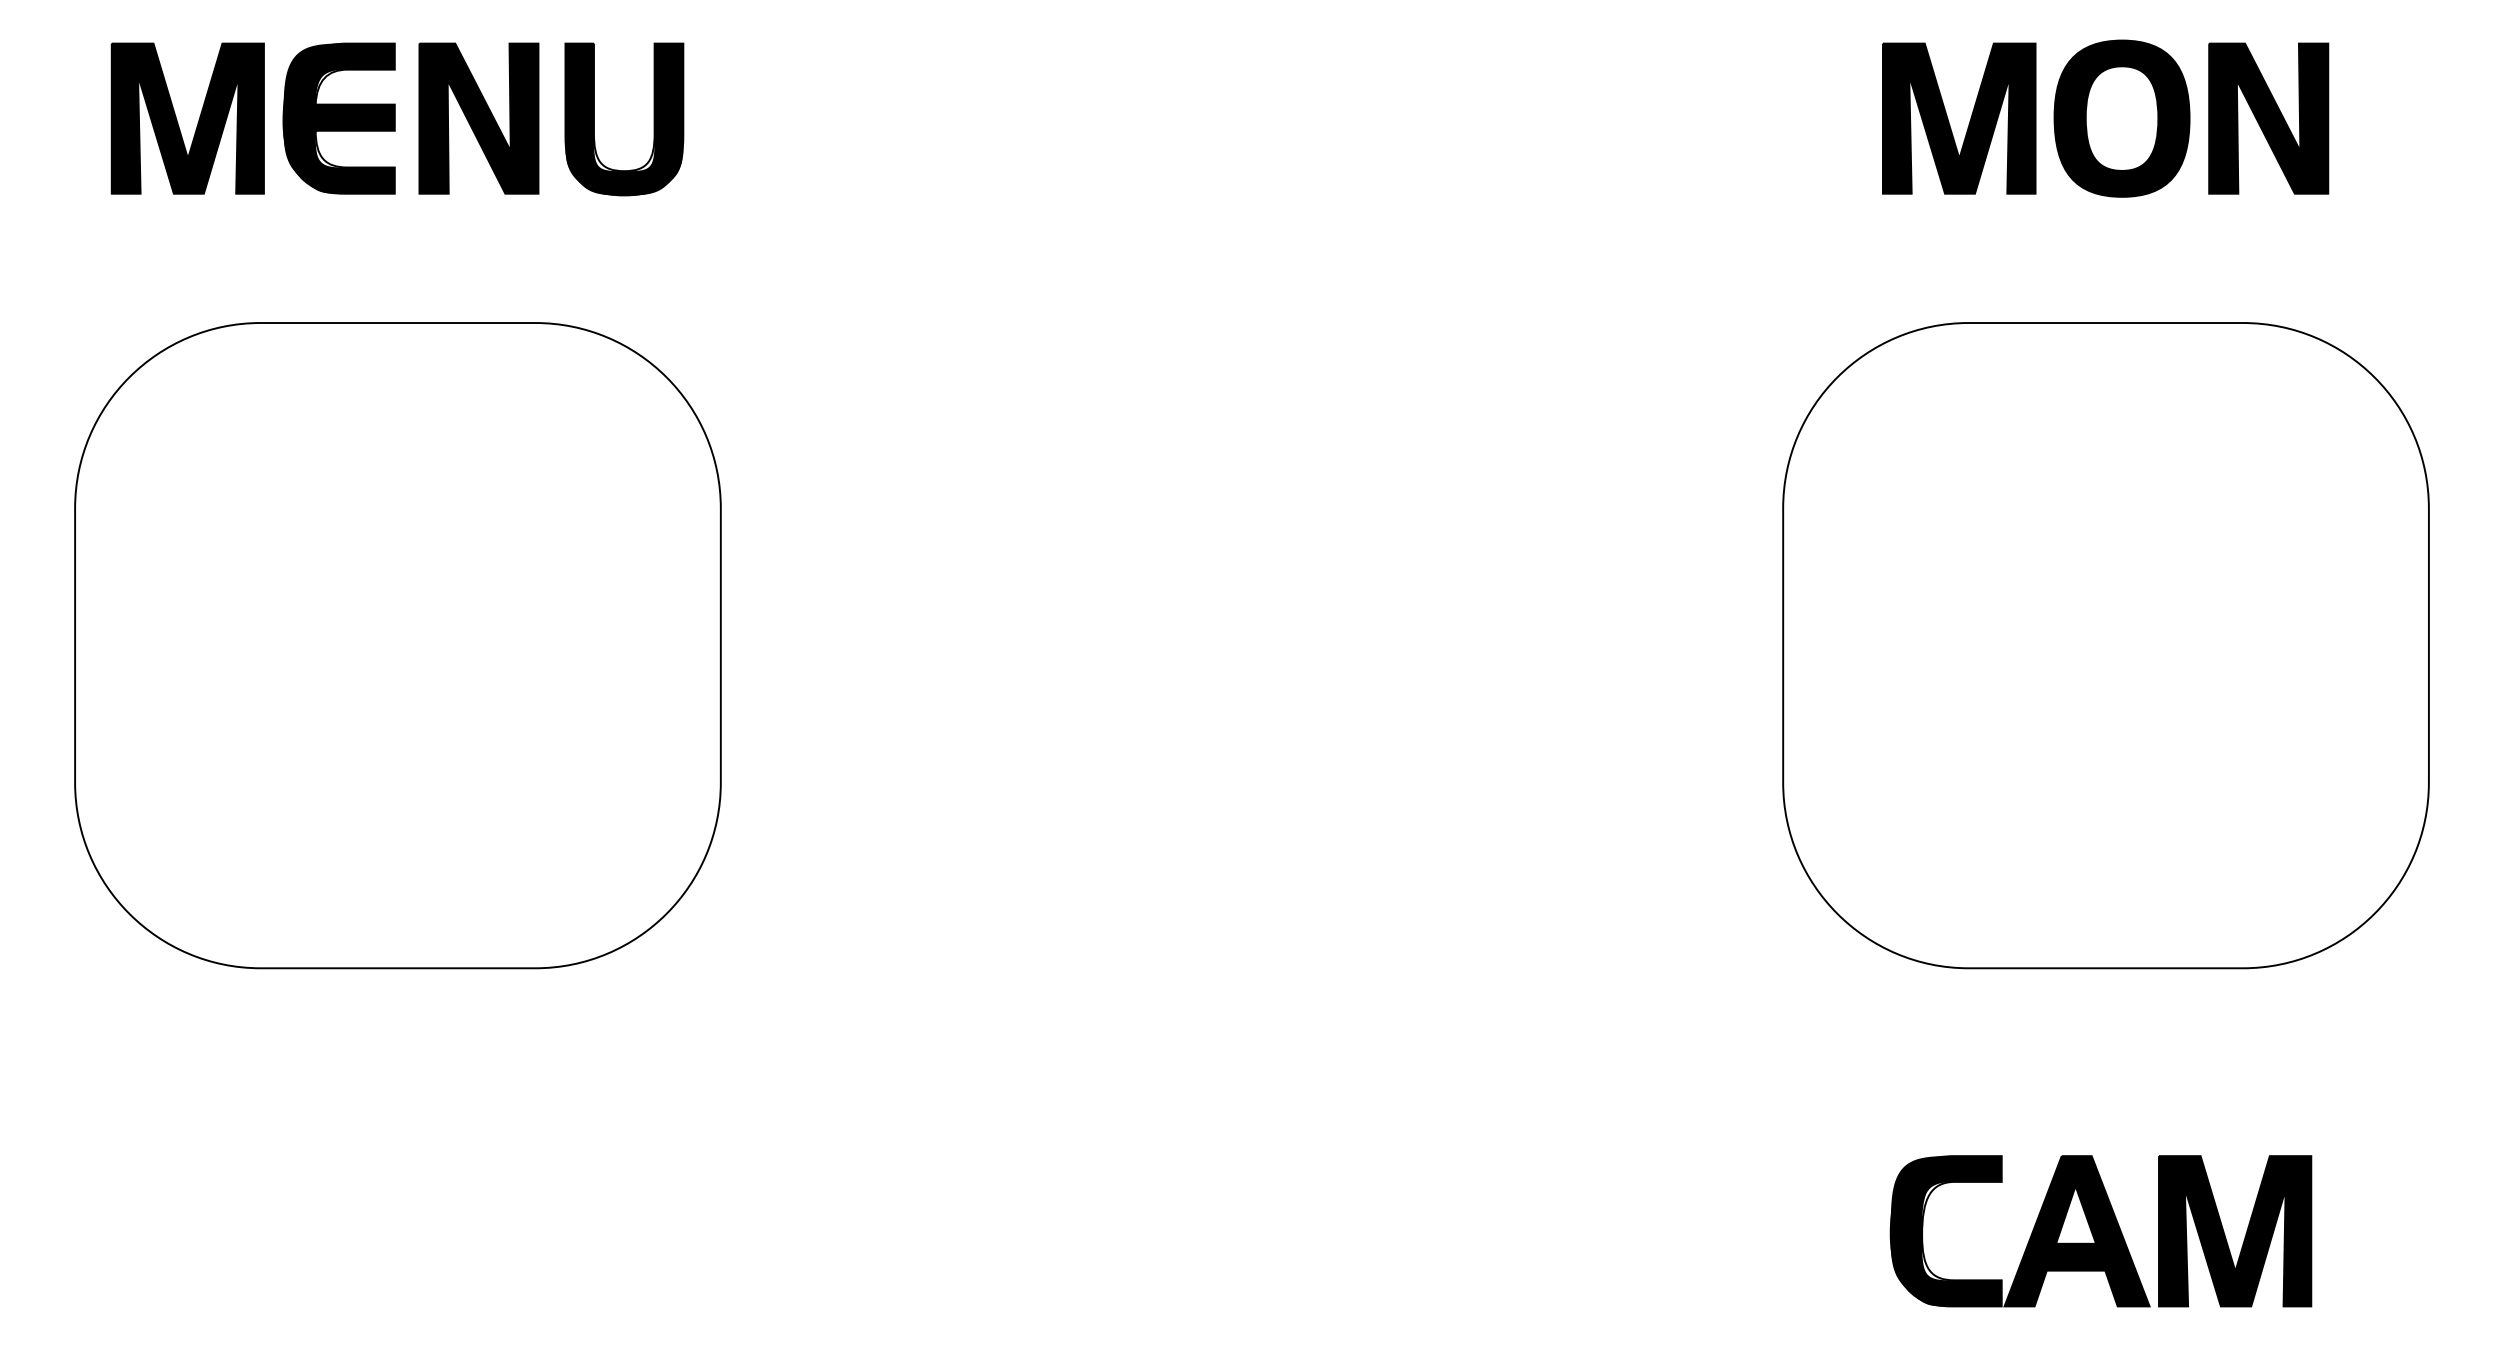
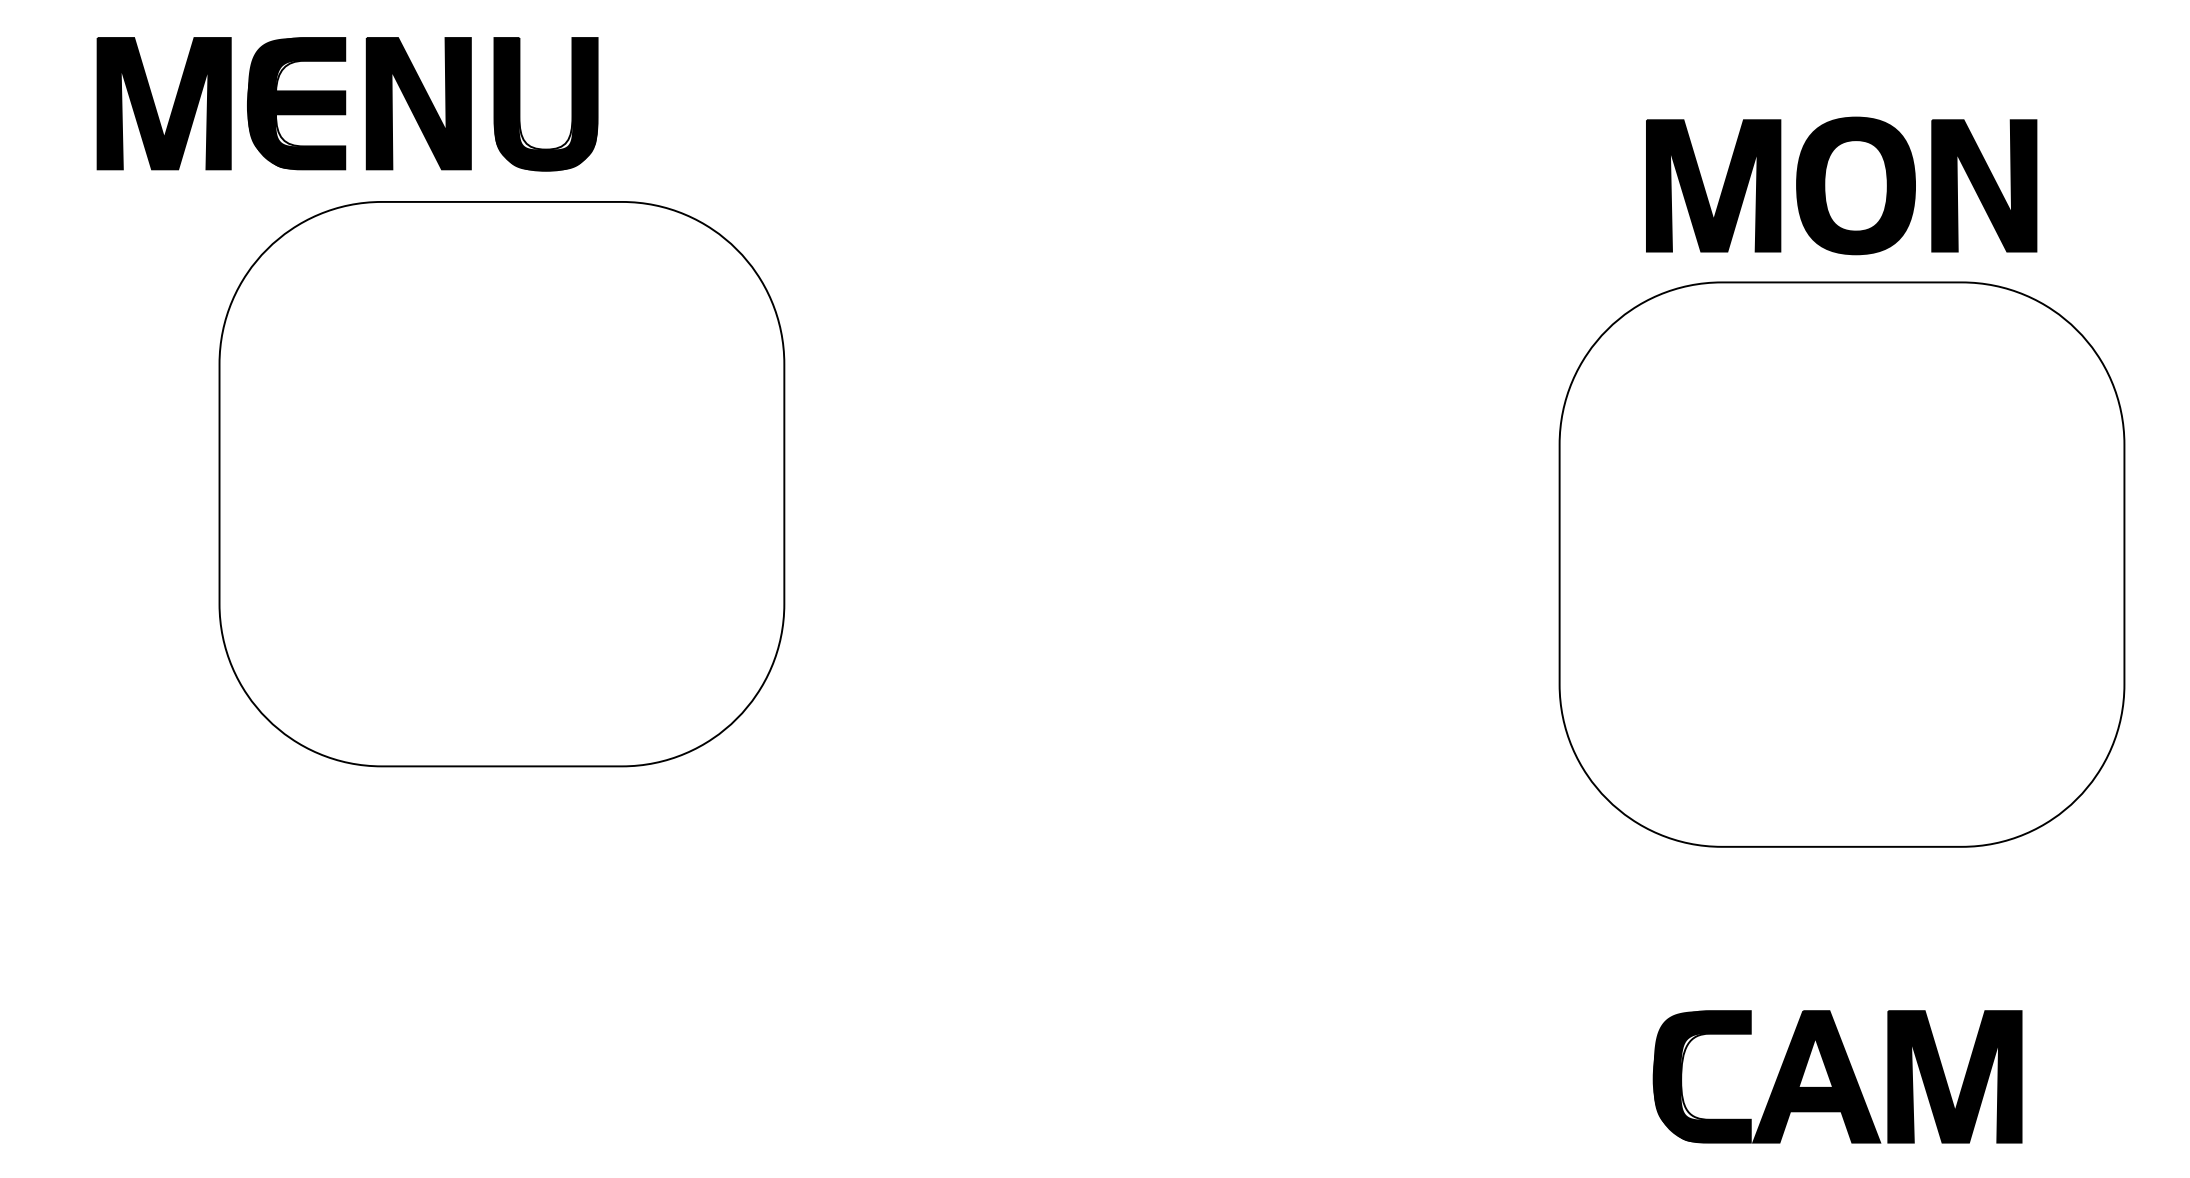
part: (2105, 118) -> (1841, 185), moved
part: (397, 645) -> (501, 484), moved

